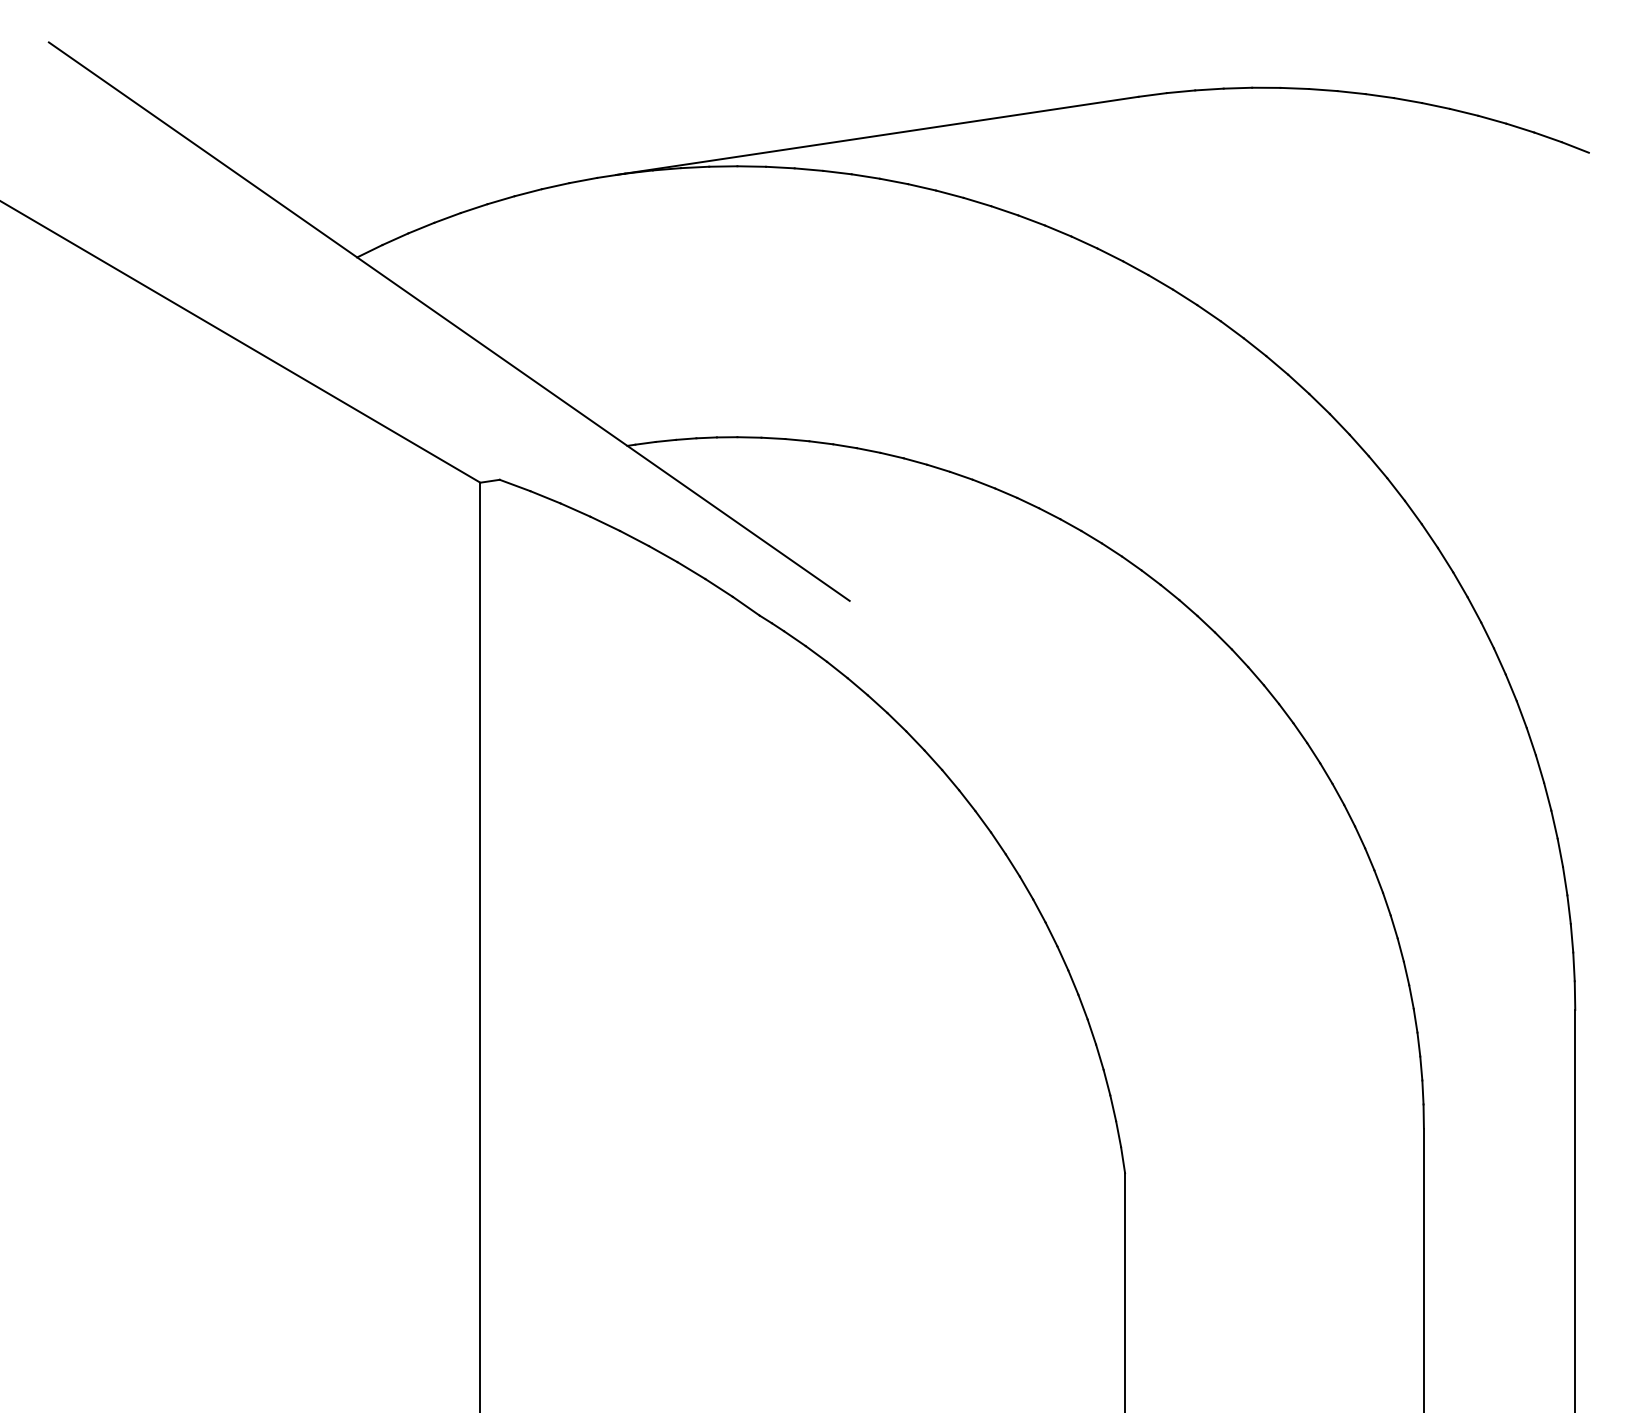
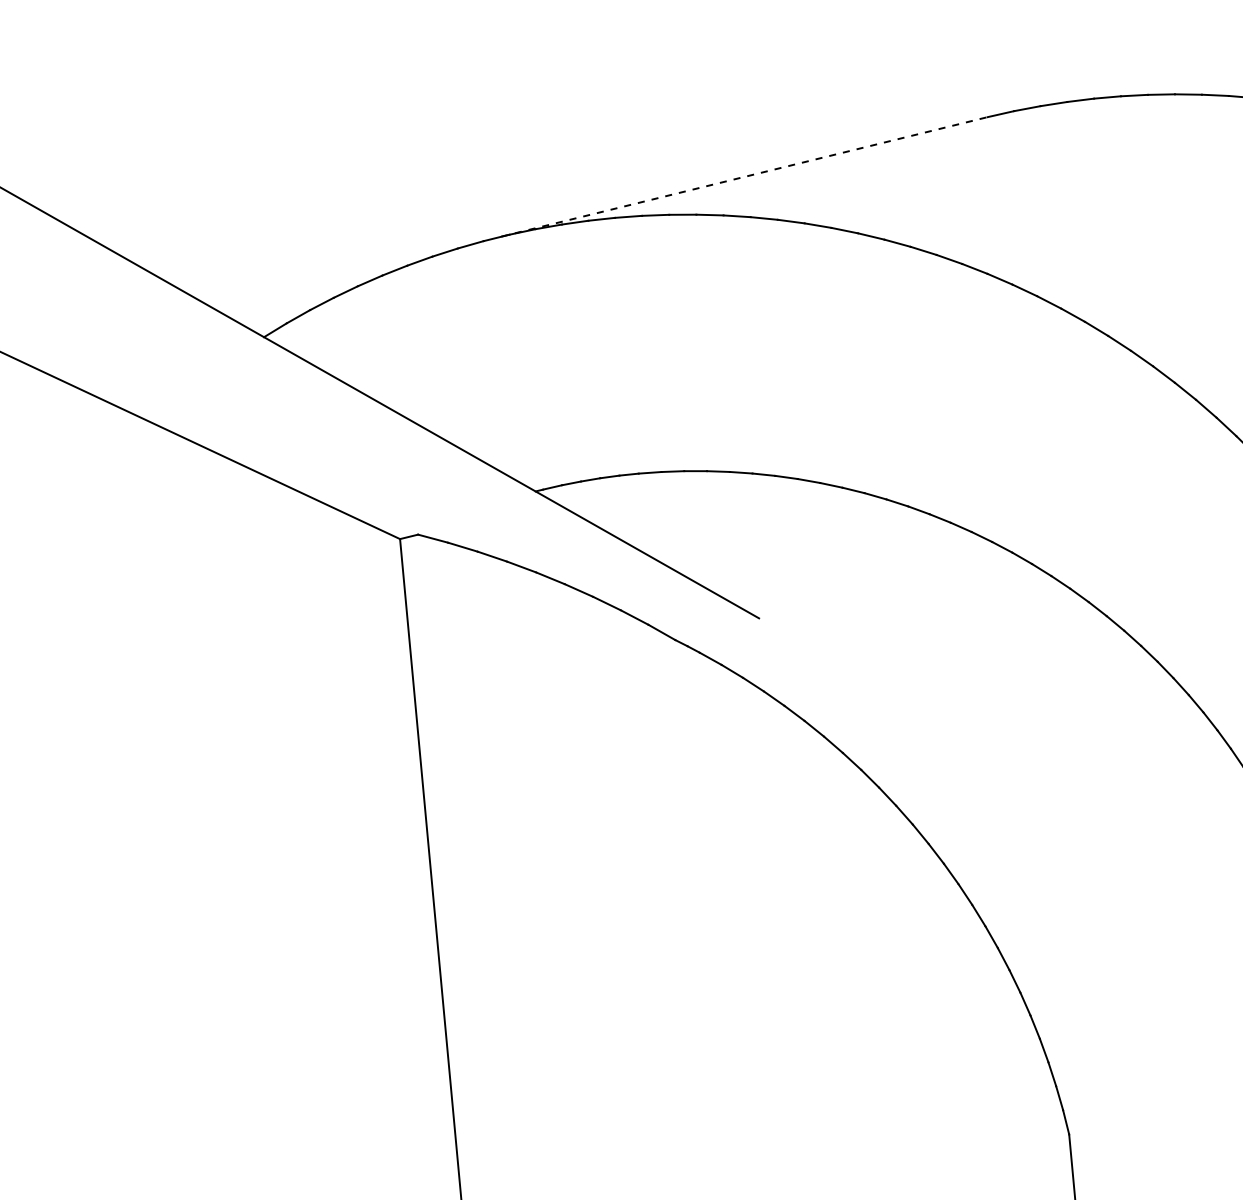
line: (877, 135) -> (744, 176), solid -> dashed

